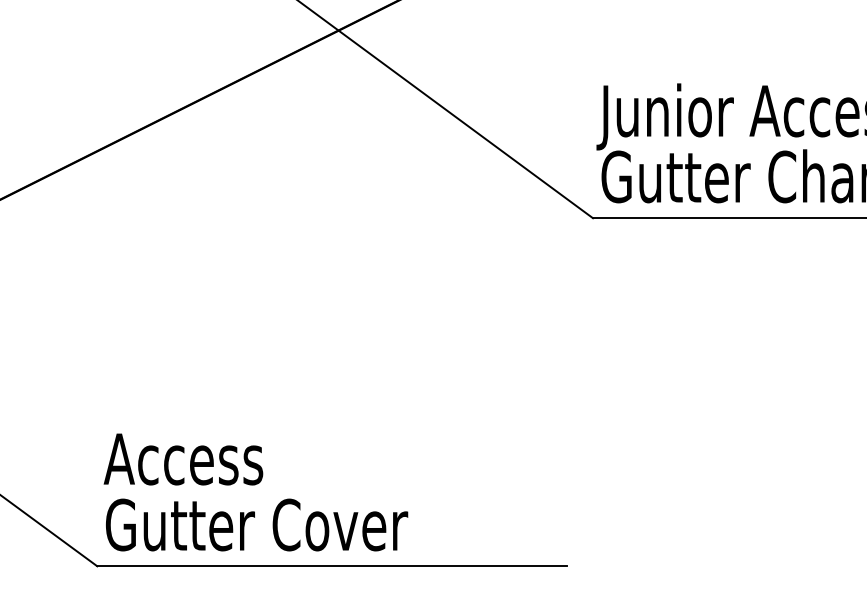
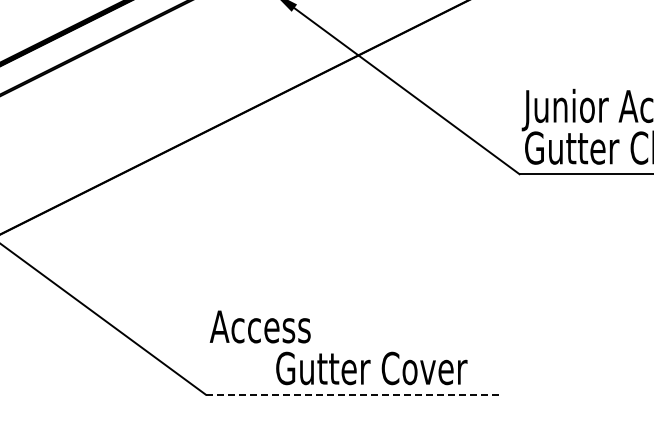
text: (256, 525) -> (371, 368), moved
line: (332, 566) -> (354, 394), solid -> dashed

